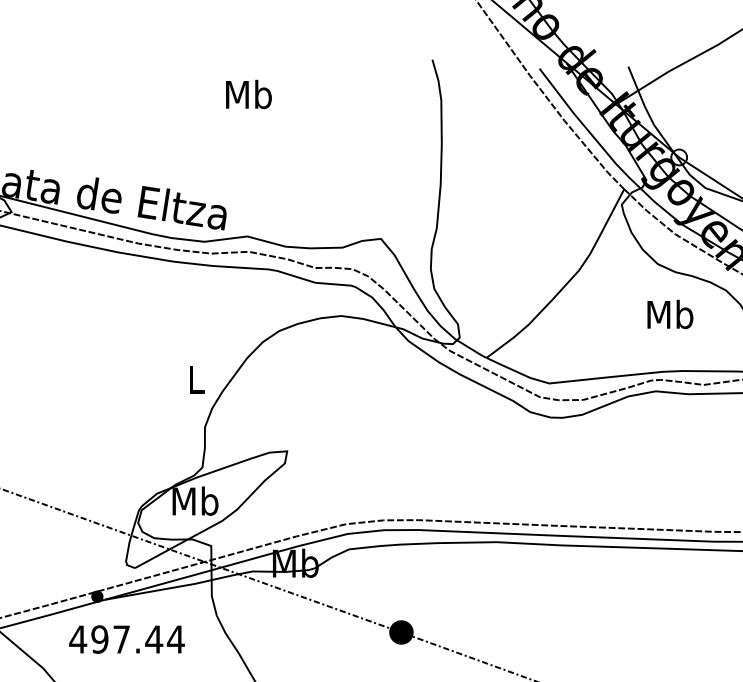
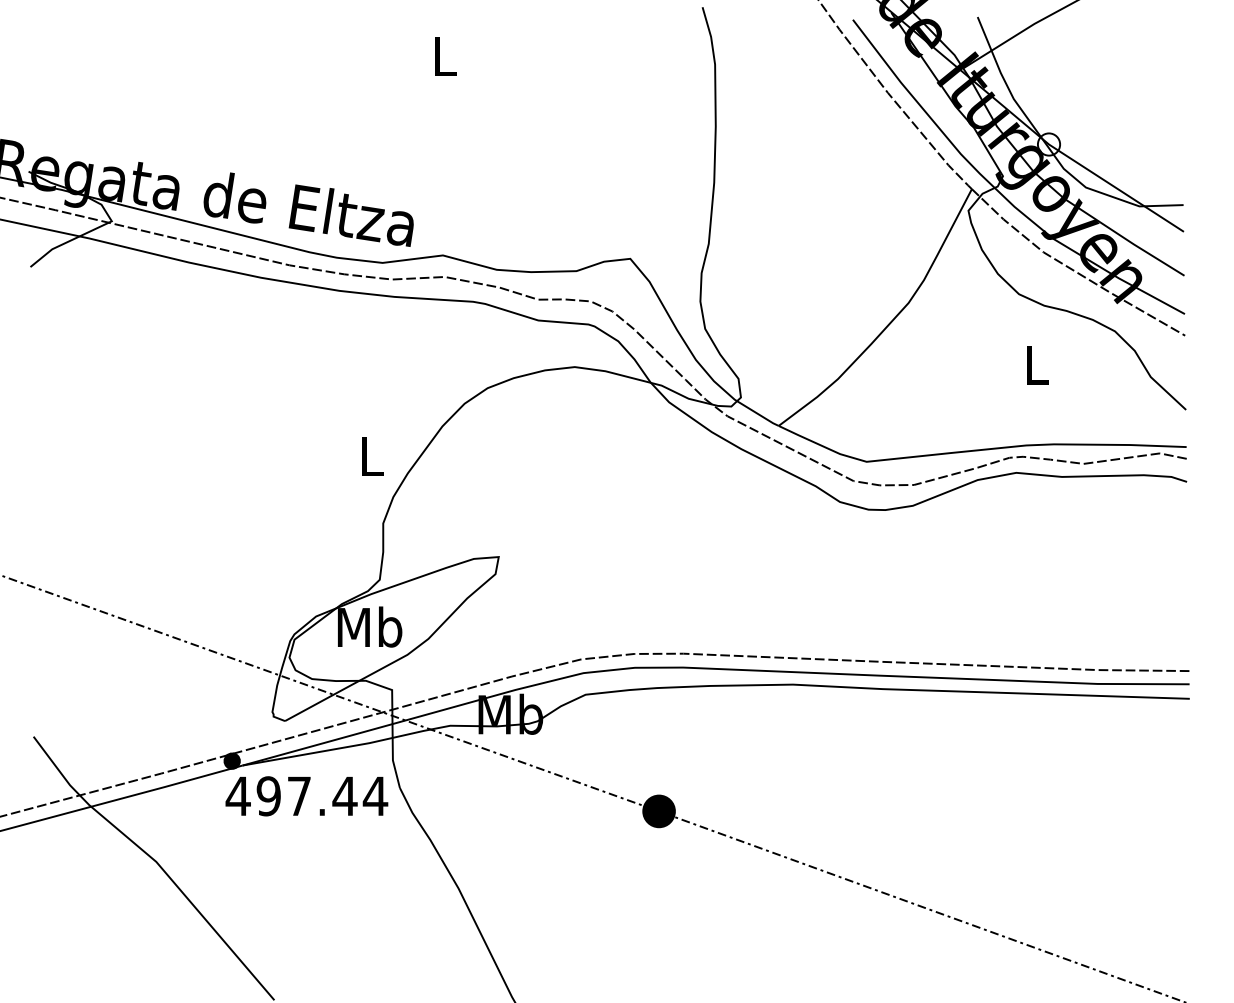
text: (248, 94) -> (444, 55), Mb -> L
text: (670, 314) -> (1036, 364), Mb -> L
text: (126, 639) -> (306, 796), moved

